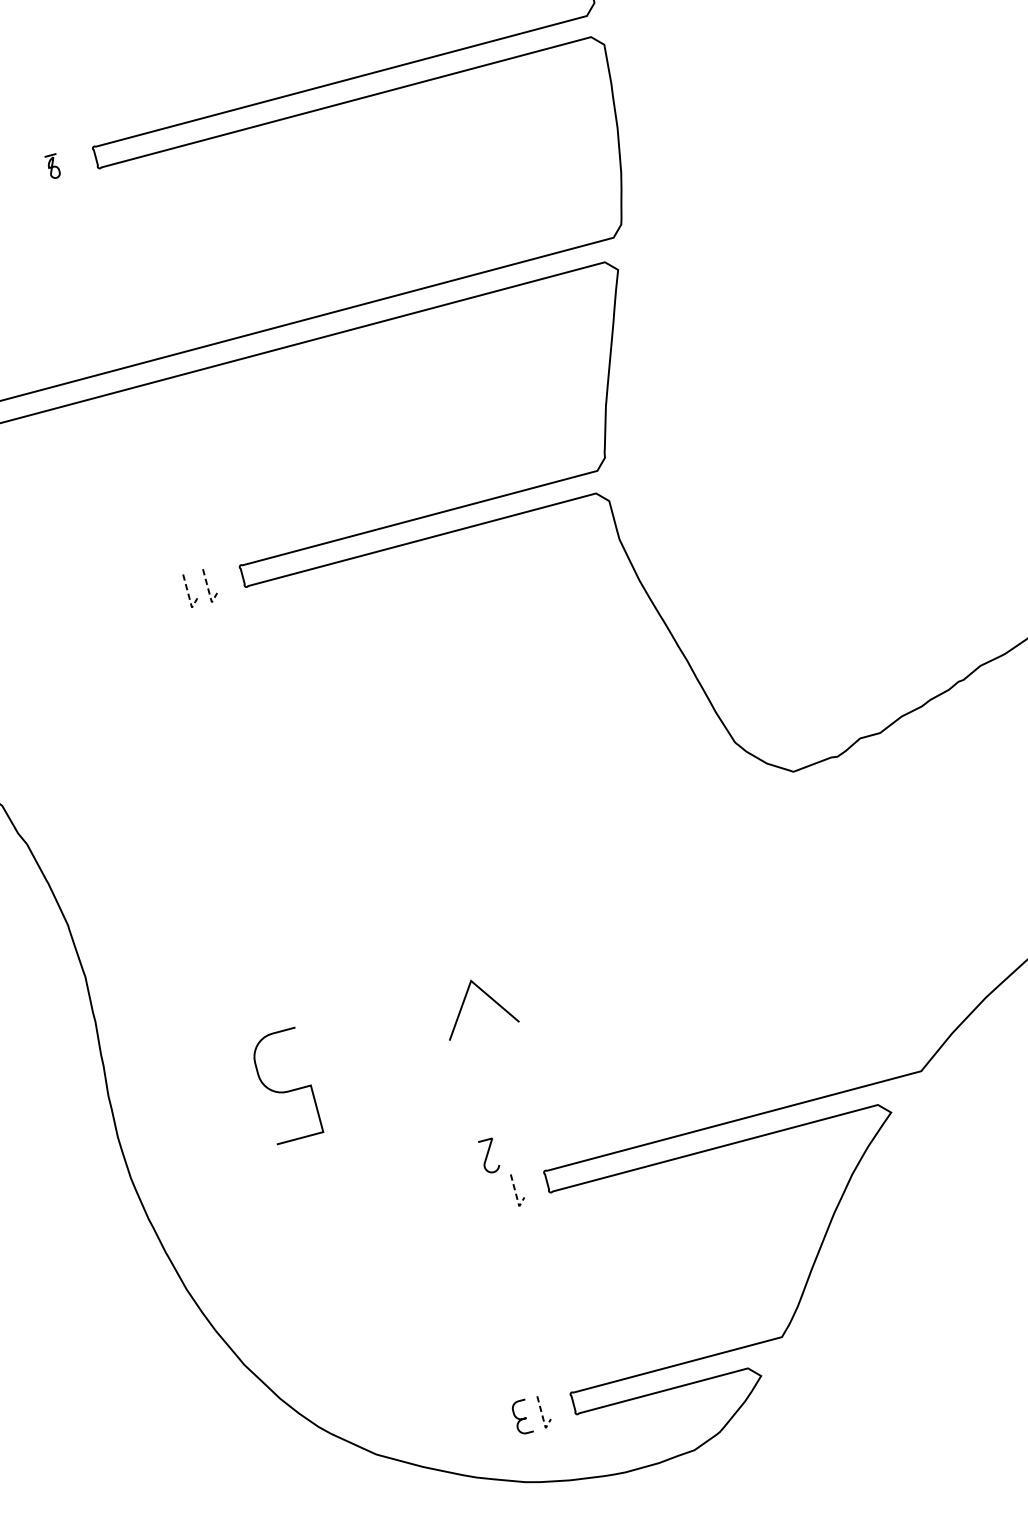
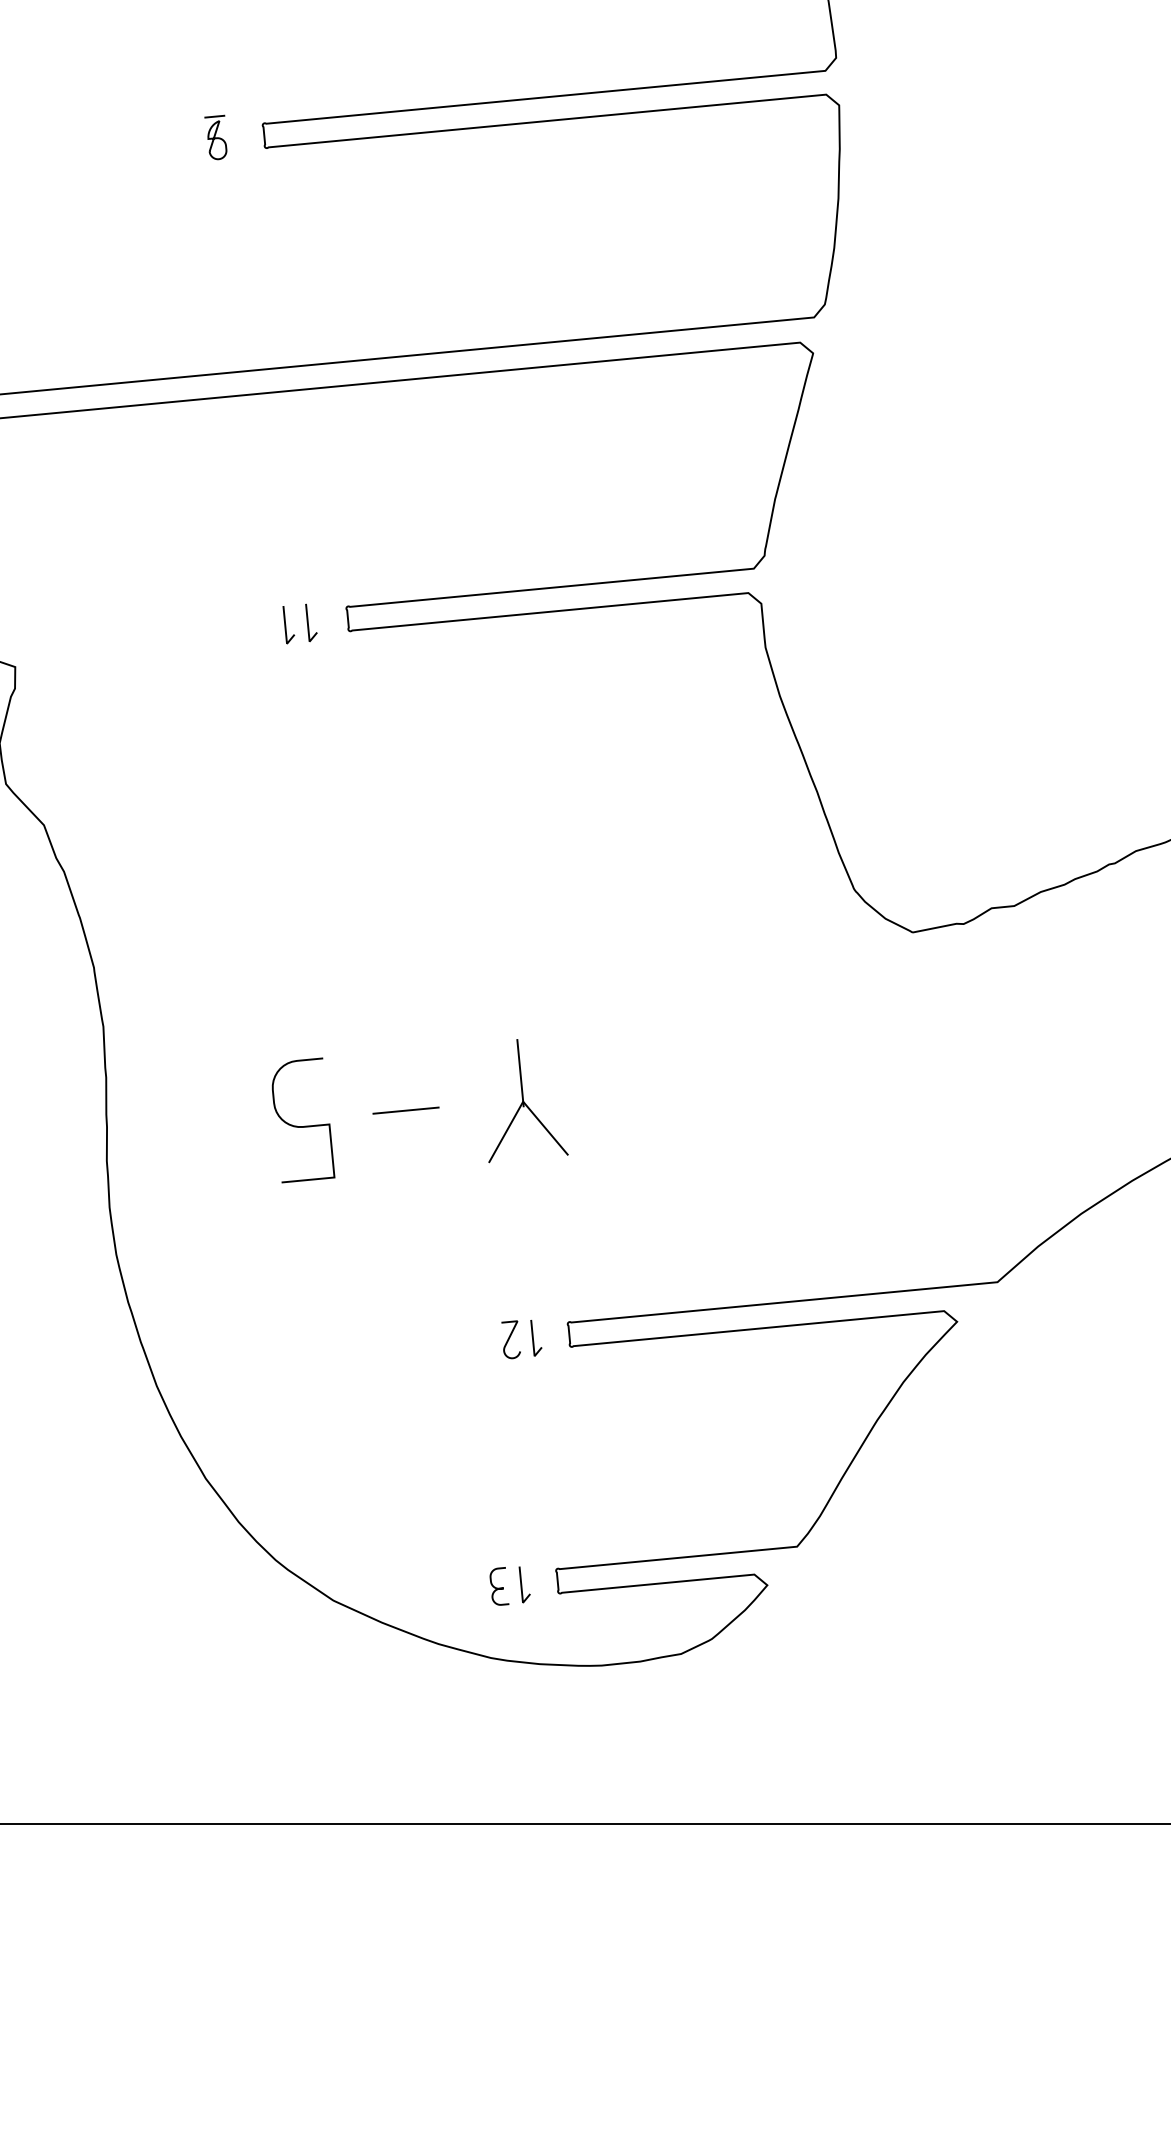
part: (52, 166) -> (215, 137), size x1.67
line: (209, 591) -> (308, 629), dashed -> solid
line: (188, 596) -> (285, 631), dashed -> solid
line: (464, 956) -> (520, 1073), added
line: (367, 1006) -> (405, 1110), added
curve: (288, 1090) -> (304, 1125), moved
curve: (487, 1155) -> (509, 1339), moved
line: (516, 1196) -> (533, 1344), dashed -> solid
line: (542, 1418) -> (521, 1591), dashed -> solid

